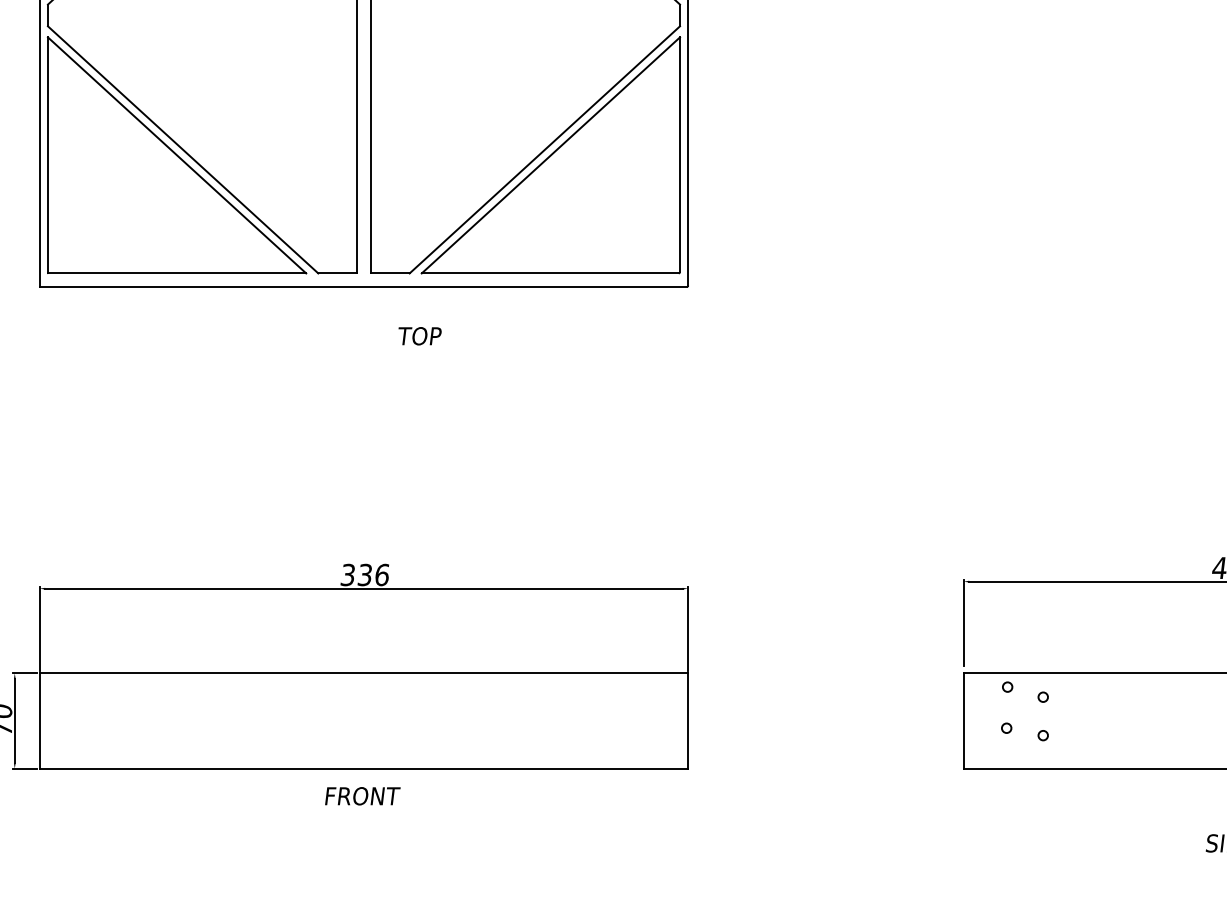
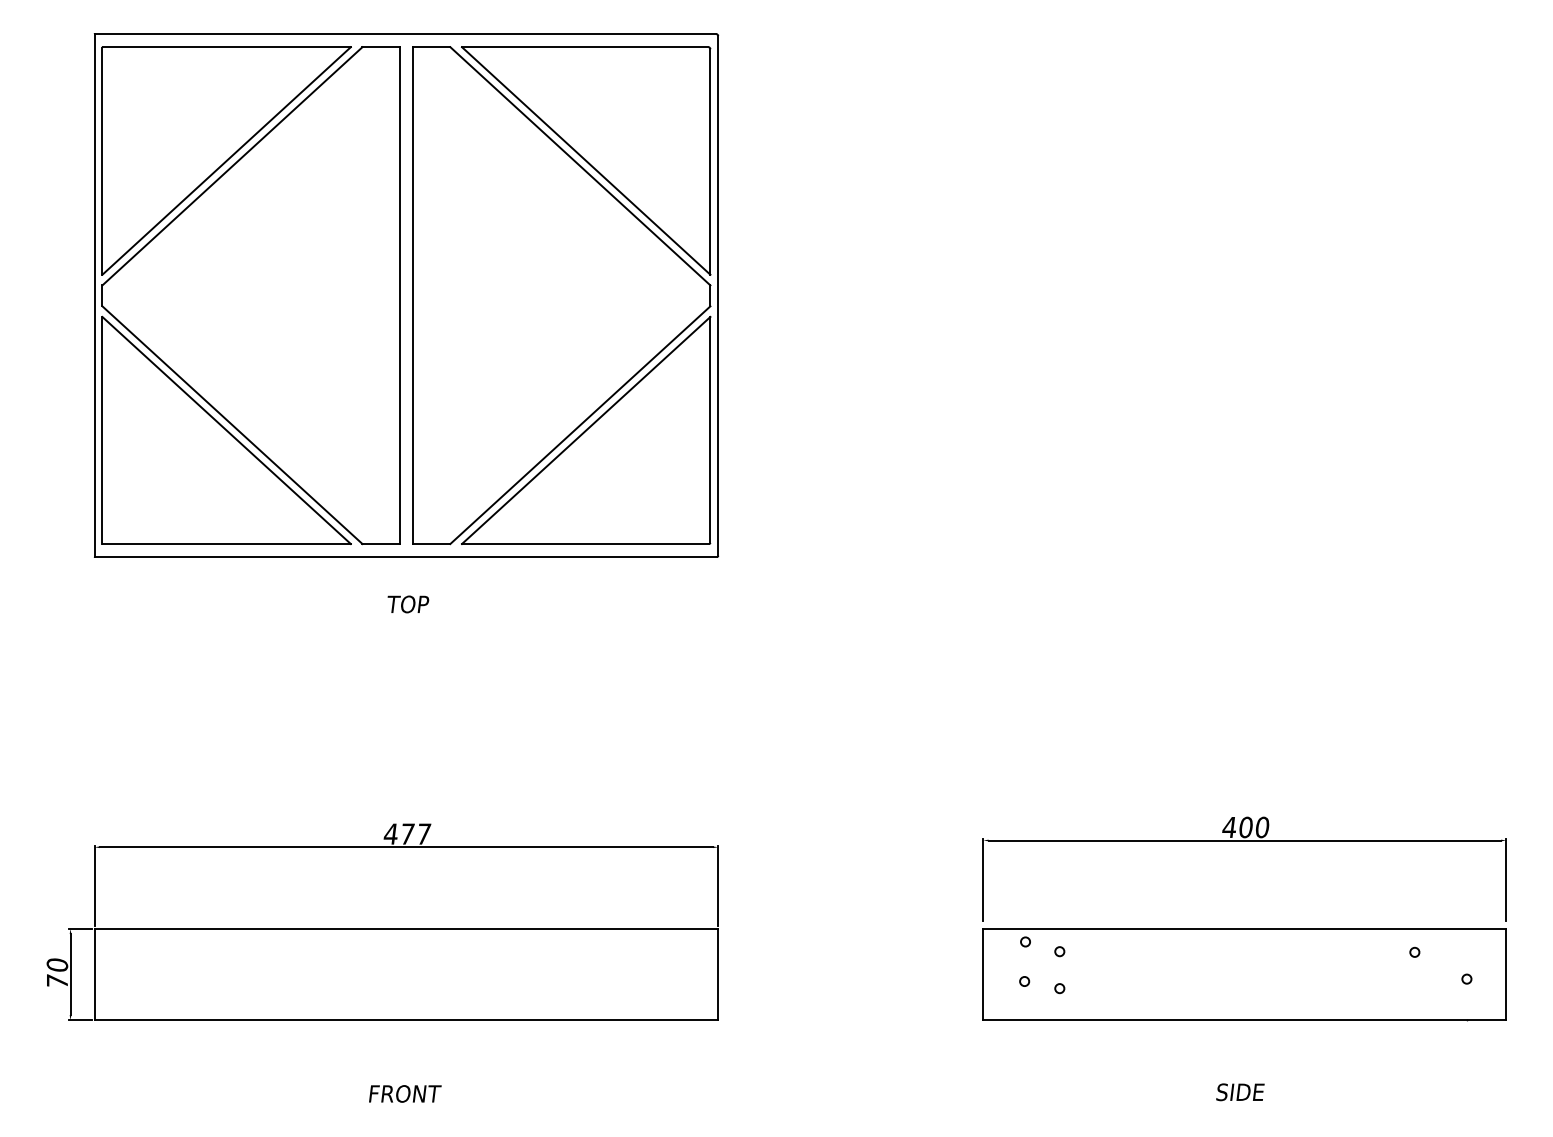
text: (420, 336) -> (408, 604), moved
text: (365, 574) -> (407, 833), 336 -> 477
text: (363, 795) -> (405, 1093), moved

